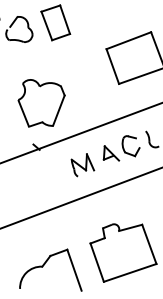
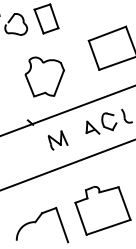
part: (41, 102) -> (44, 76), moved
part: (82, 165) -> (57, 140), moved

